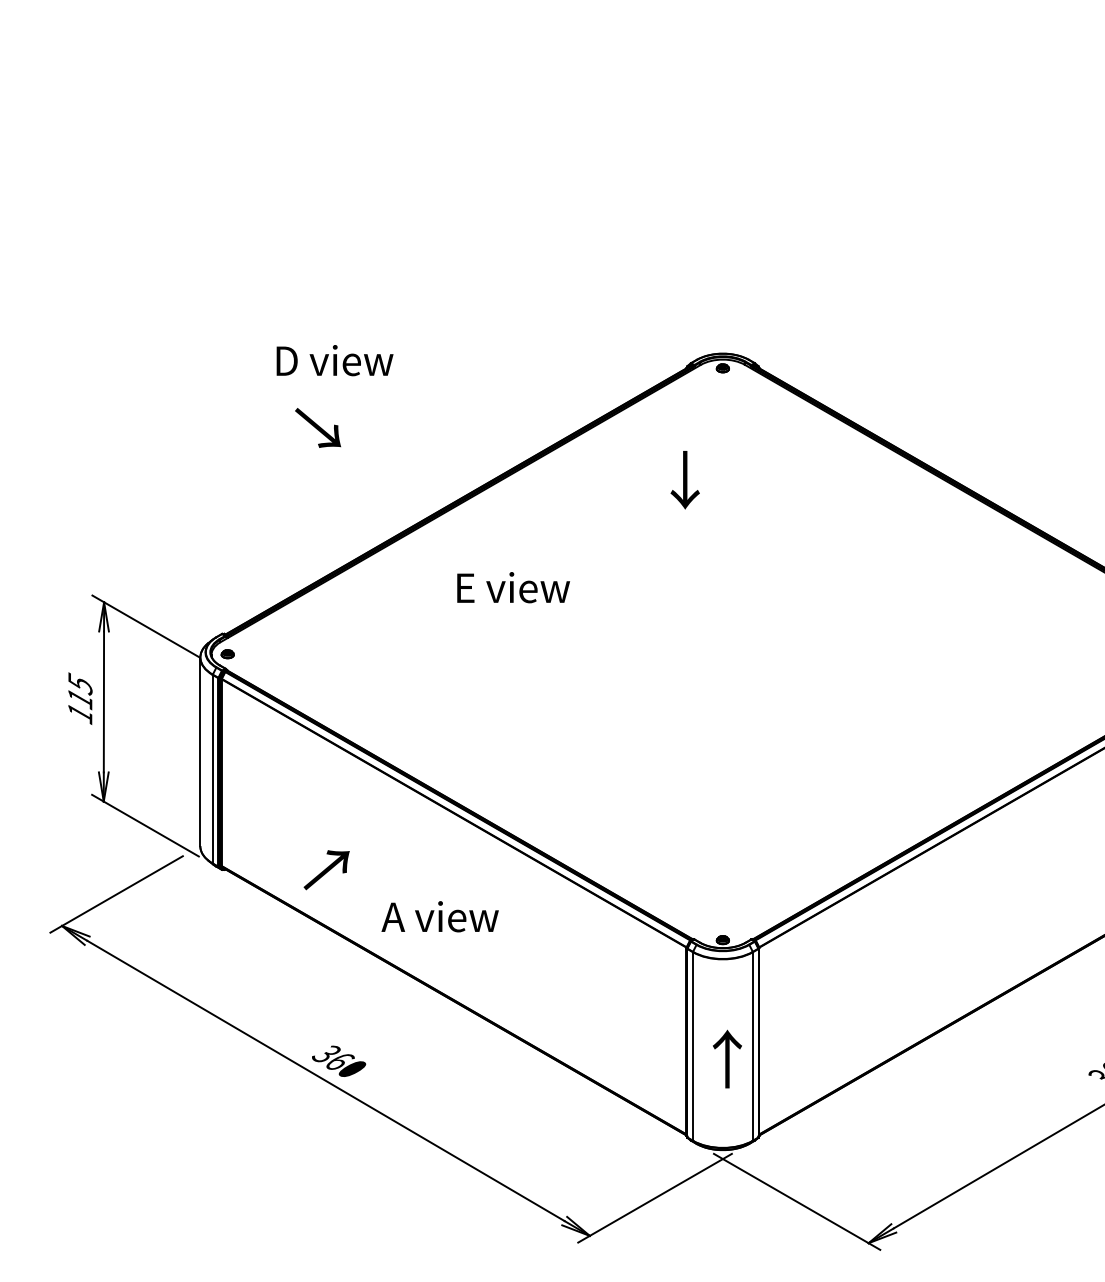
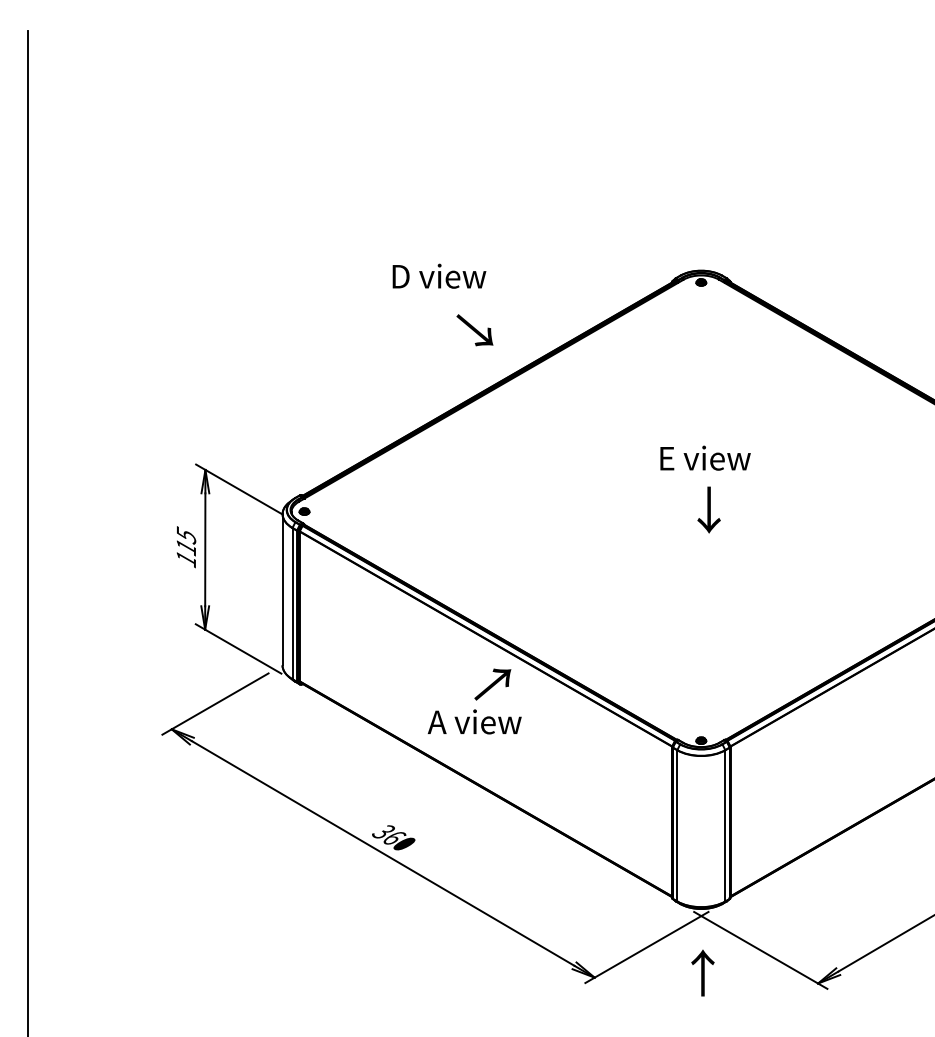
text: (335, 359) -> (439, 275), moved
text: (317, 428) -> (474, 330), moved
text: (684, 479) -> (708, 509), moved
text: (513, 586) -> (705, 457), moved
text: (326, 870) -> (492, 684), moved
text: (726, 1058) -> (702, 972), moved

